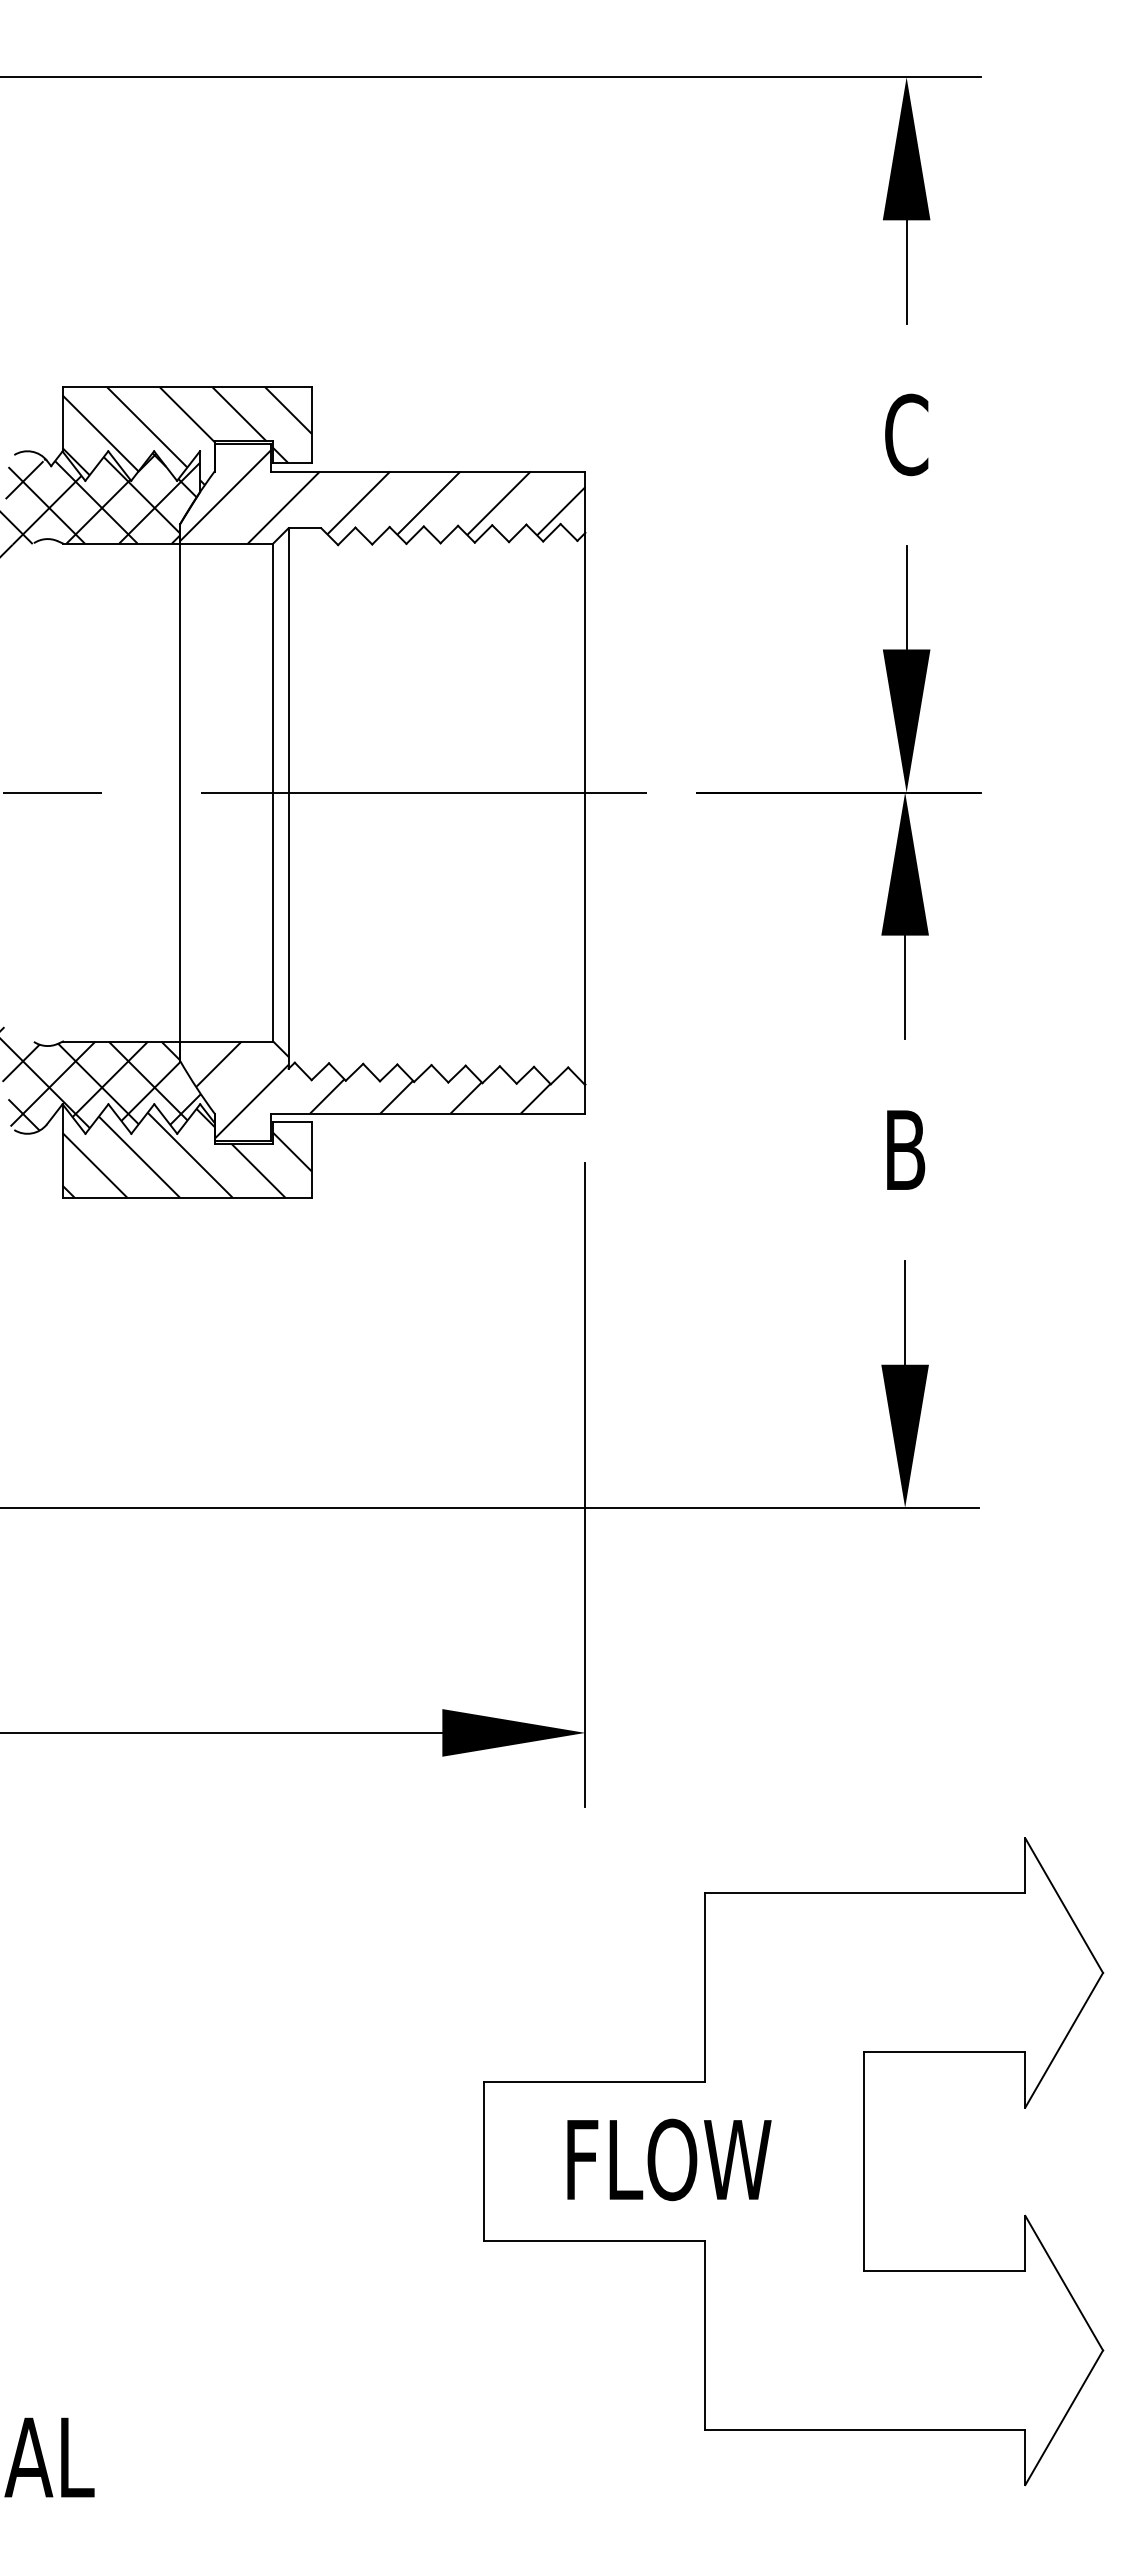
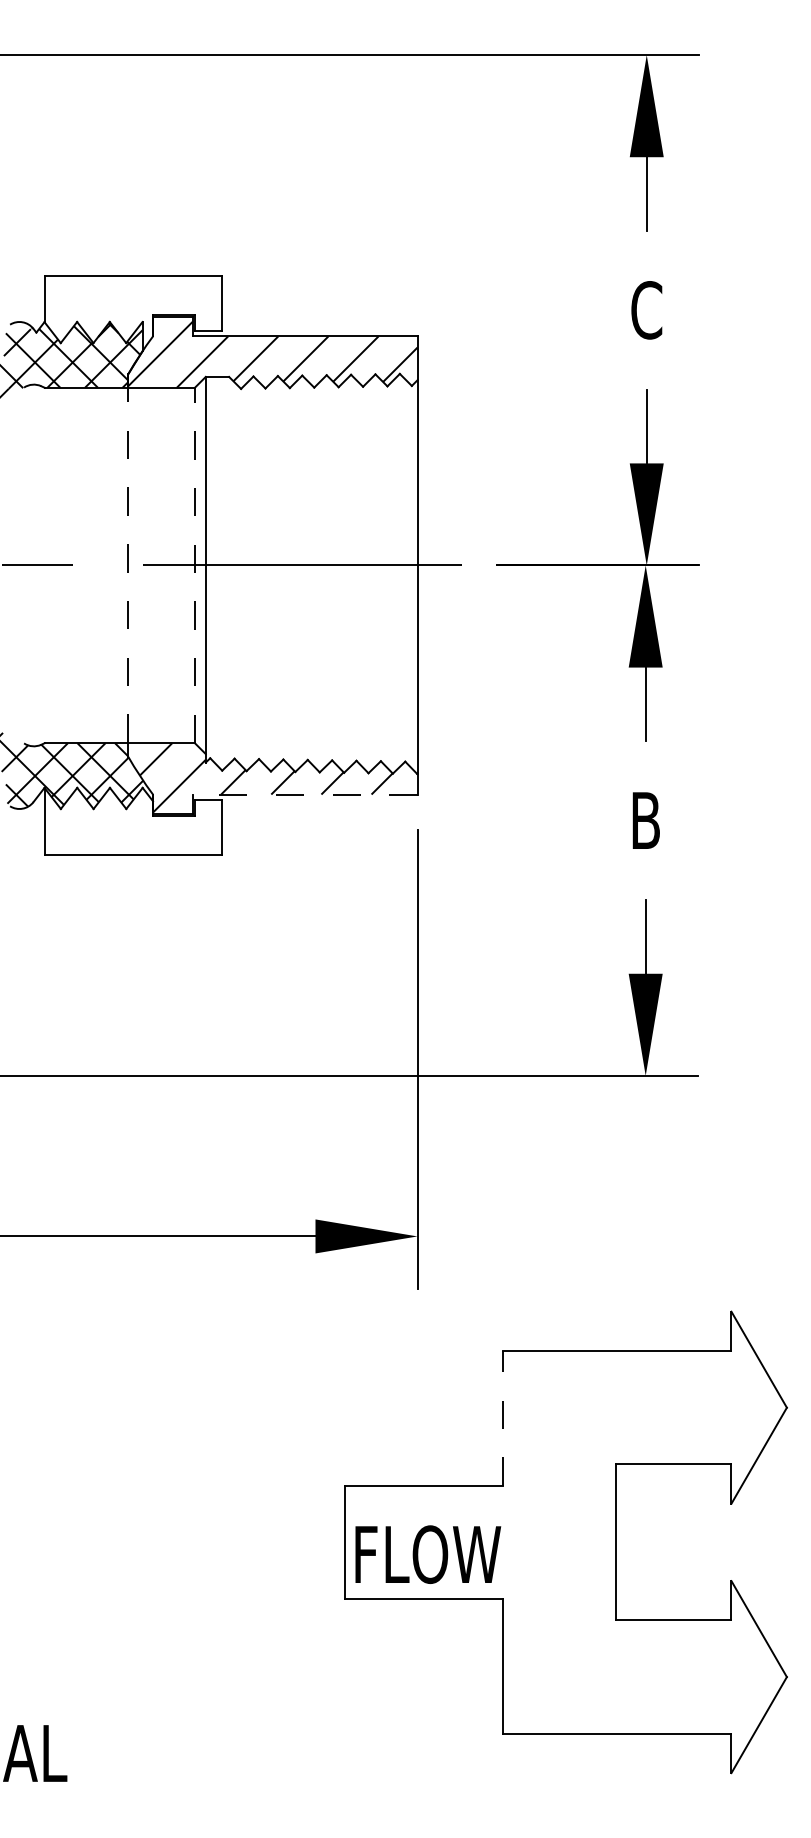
hatch: (186, 436) -> (132, 311), removed
line: (273, 792) -> (195, 565), solid -> dashed
line: (180, 793) -> (128, 566), solid -> dashed
line: (427, 1113) -> (304, 794), solid -> dashed
hatch: (186, 1152) -> (132, 822), removed
line: (704, 1987) -> (502, 1418), solid -> dashed
text: (669, 2159) -> (428, 1554), moved

